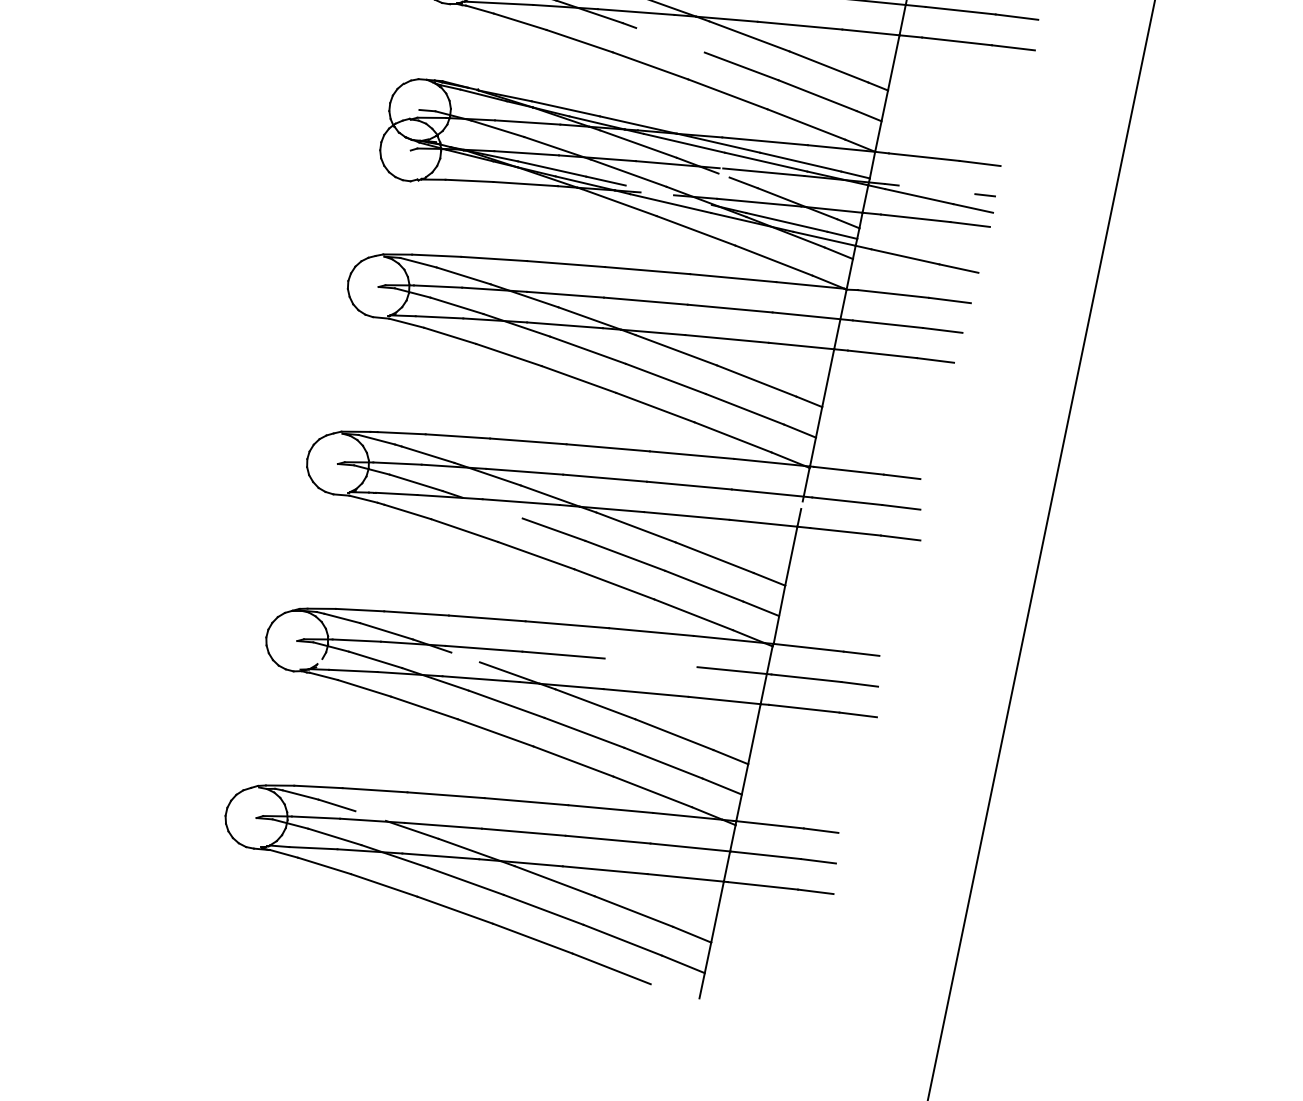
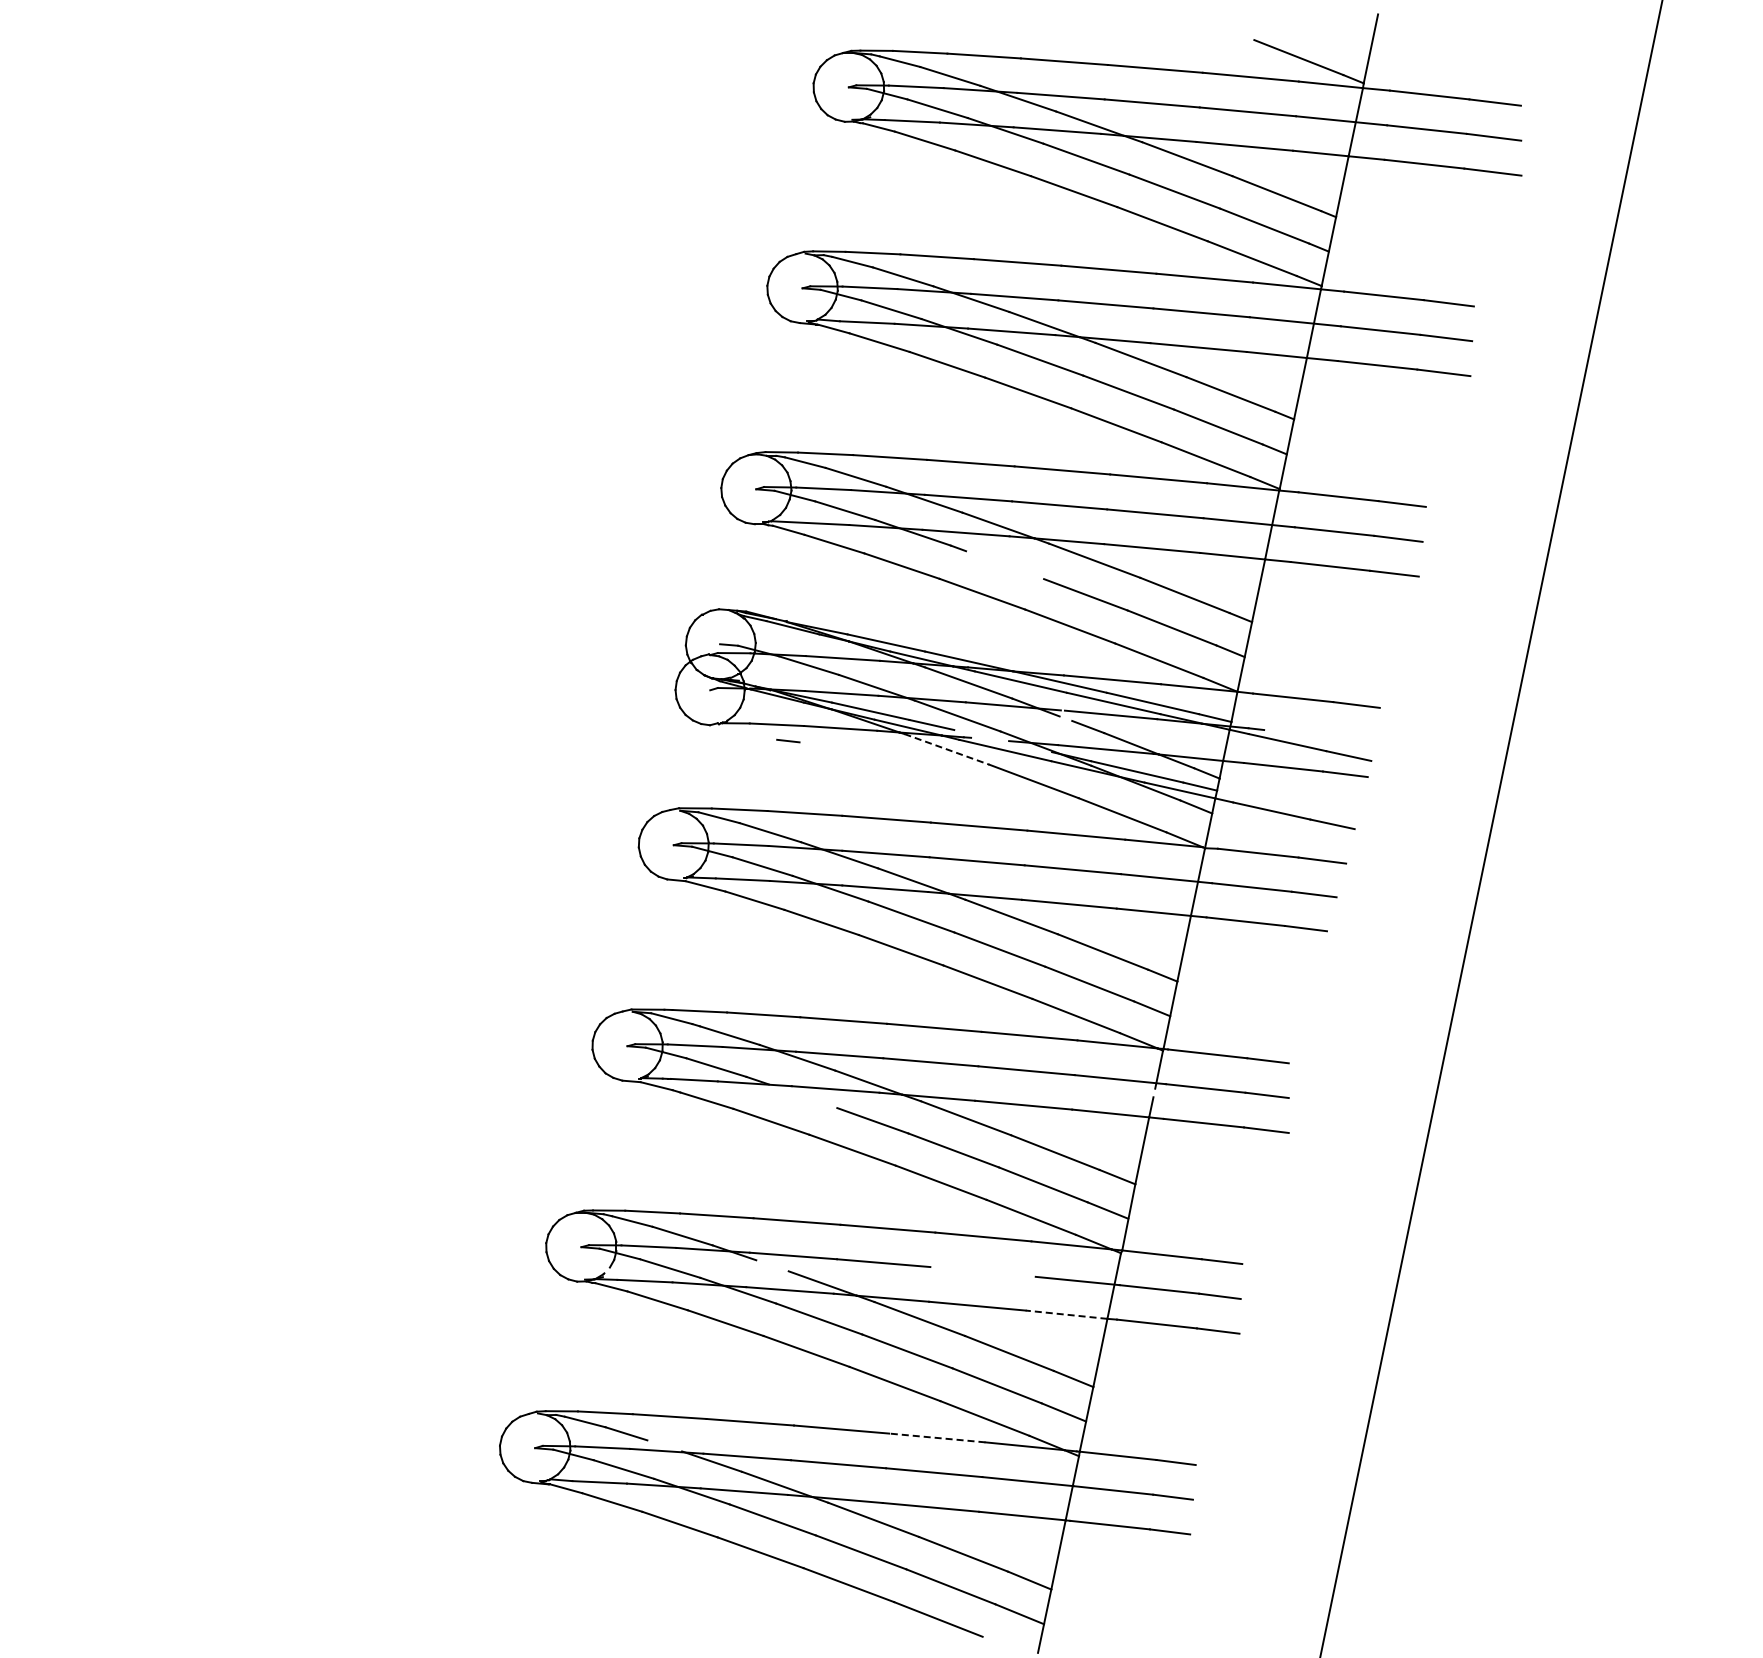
line: (985, 194) -> (788, 740), moved
line: (619, 202) -> (947, 749), solid -> dashed
line: (724, 700) -> (1066, 1314), solid -> dashed
line: (610, 808) -> (936, 1437), solid -> dashed

